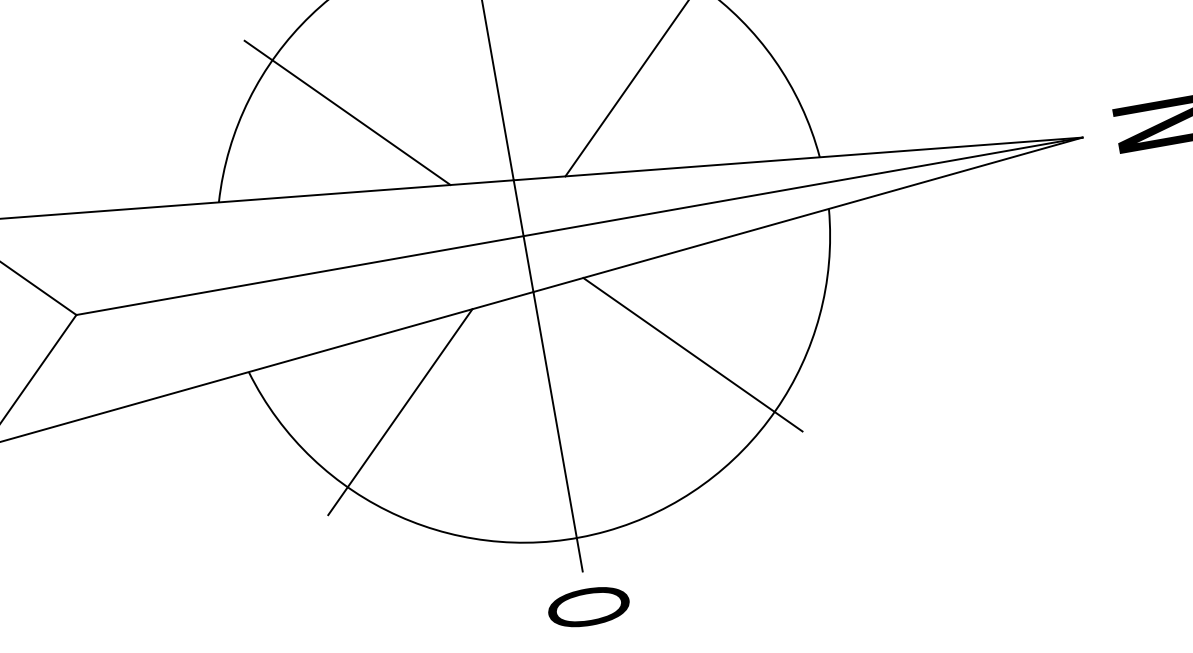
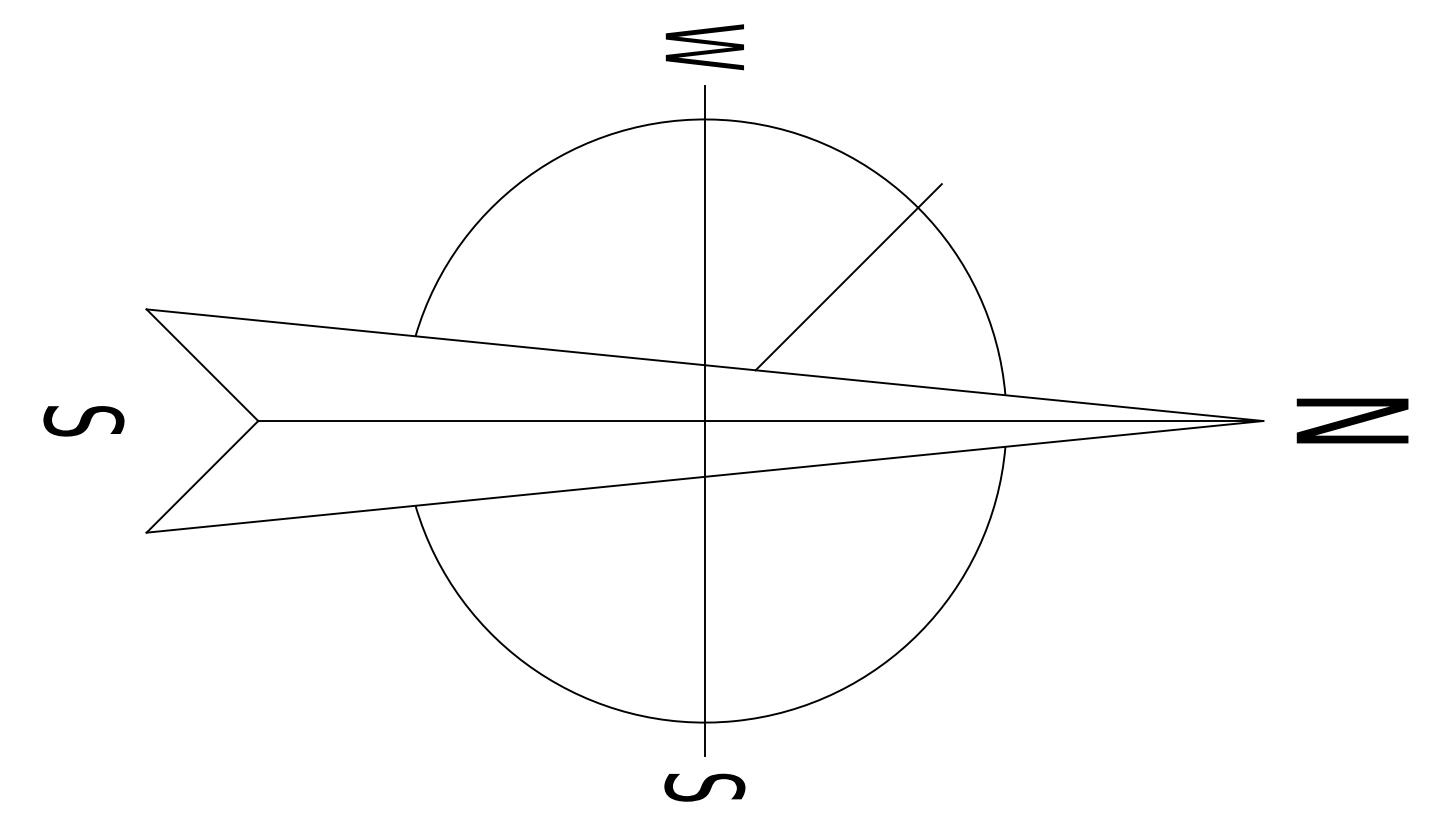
line: (347, 112) -> (555, 271), removed
line: (692, 354) -> (848, 564), removed
line: (400, 412) -> (555, 570), removed
text: (588, 607) -> (704, 791), O -> S

